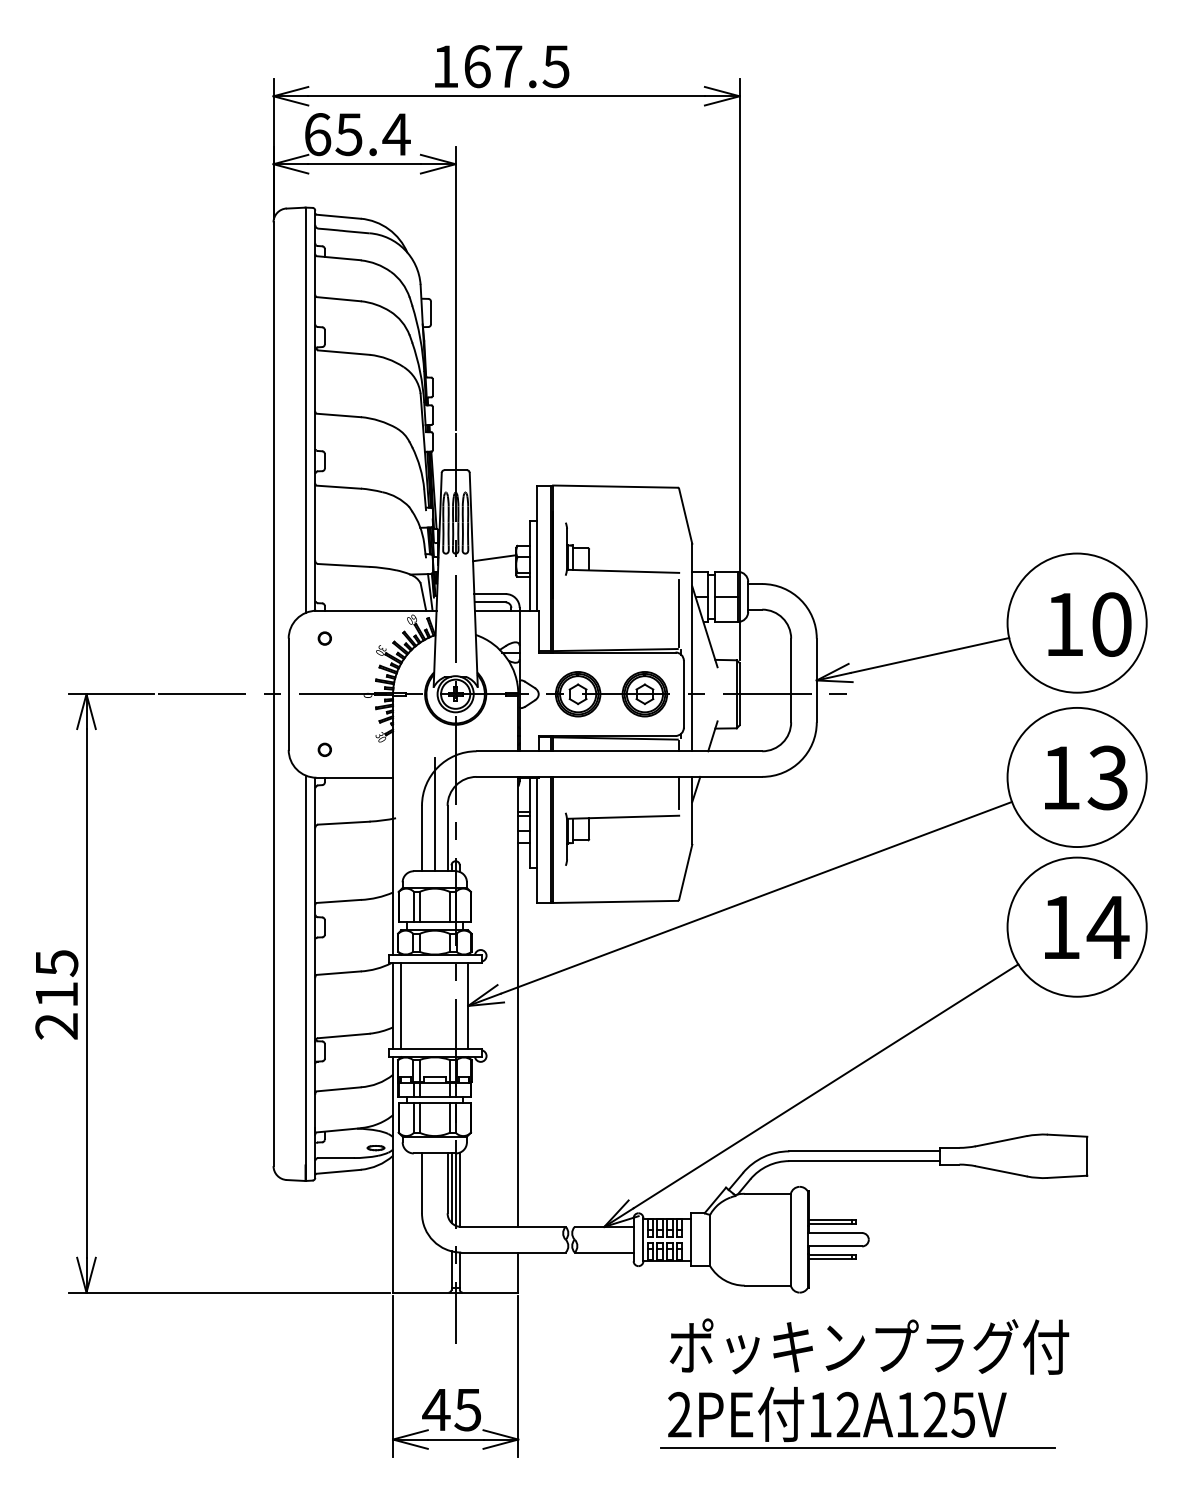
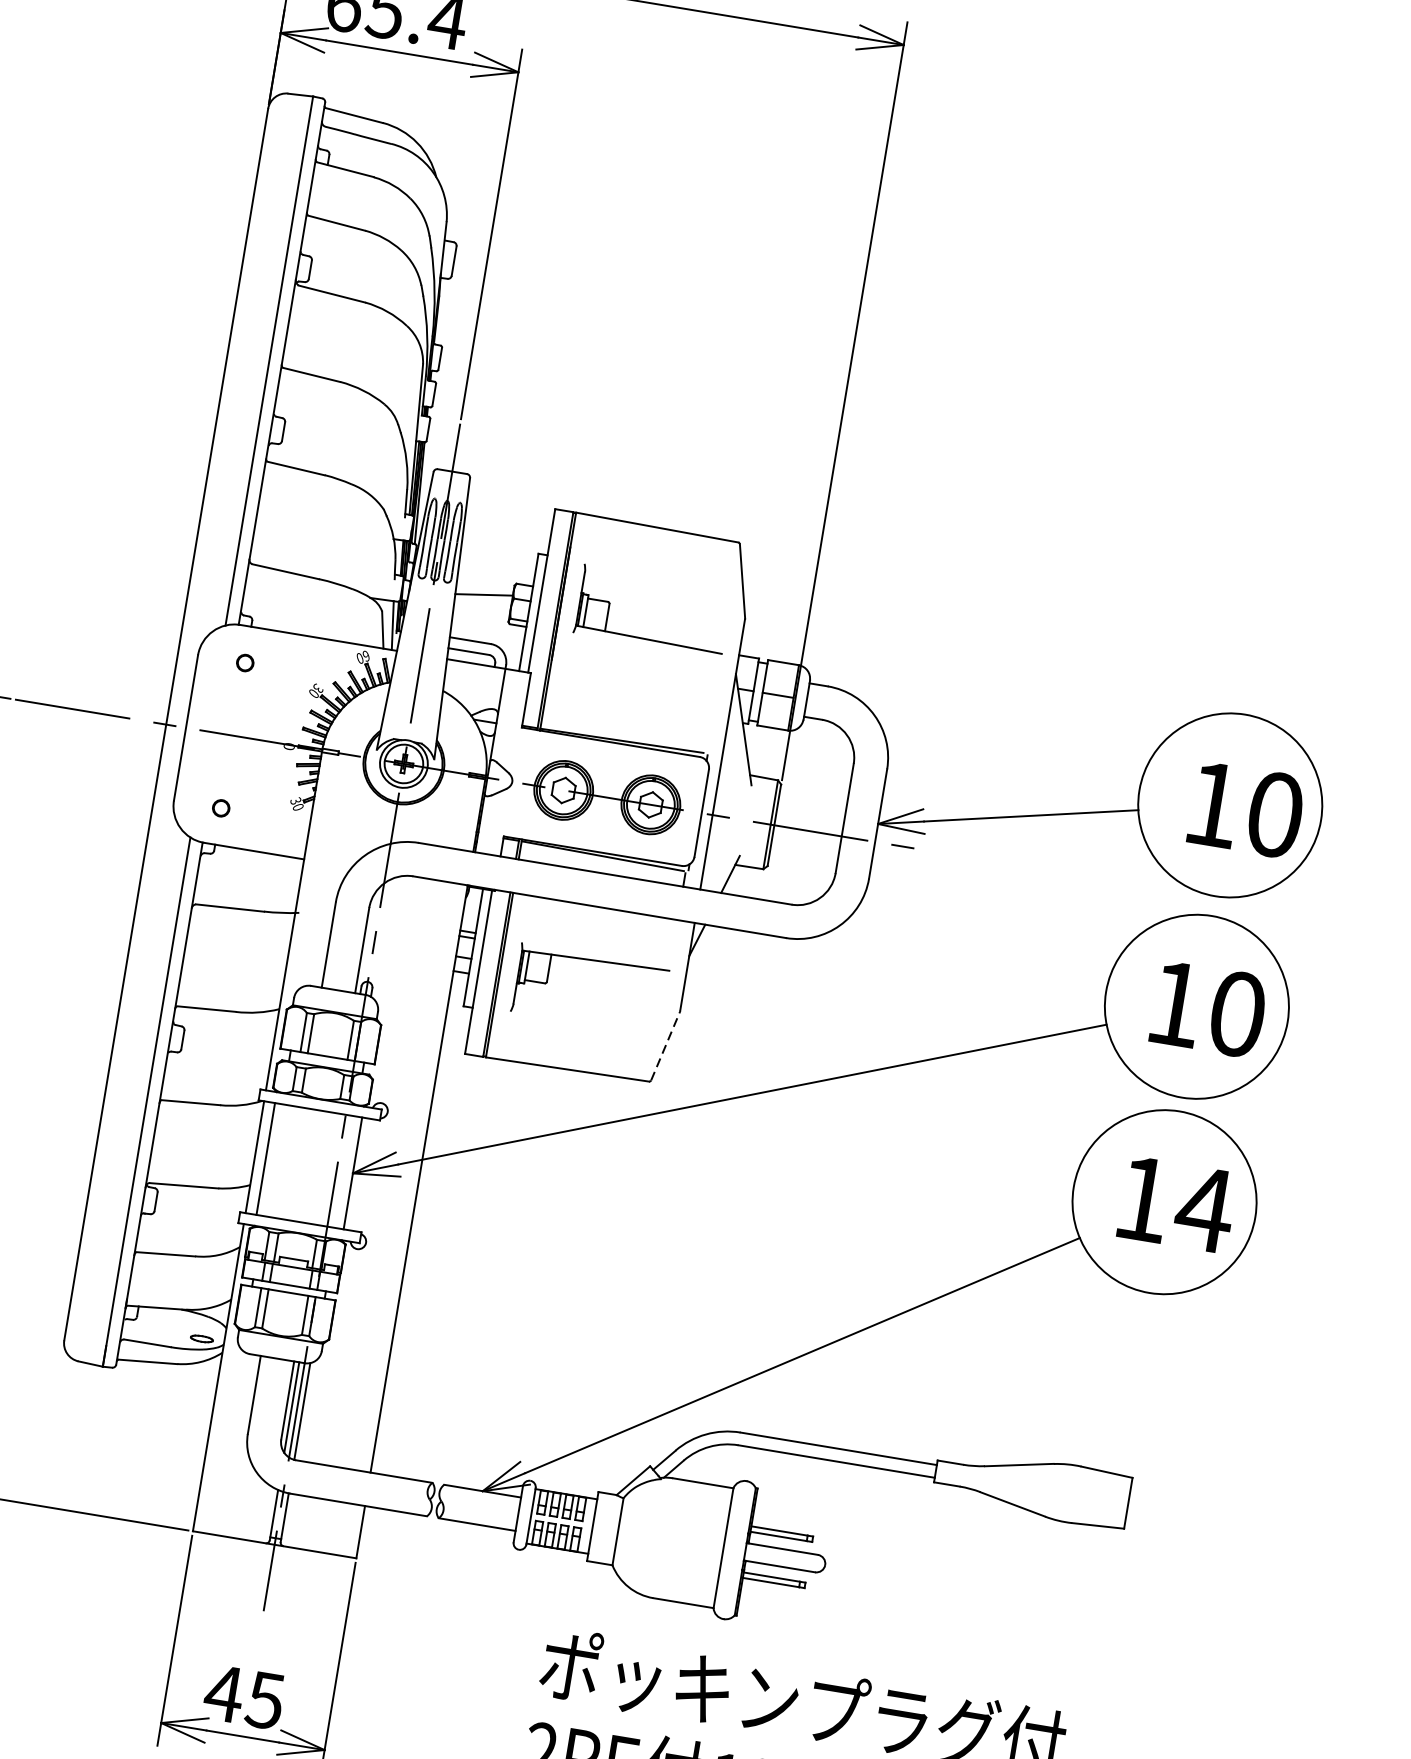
line: (679, 613) -> (713, 706), removed
text: (1107, 777) -> (1236, 1013), 13 -> 10
line: (679, 792) -> (674, 940), removed
line: (434, 814) -> (350, 916), removed
line: (685, 871) -> (665, 1044), solid -> dashed

